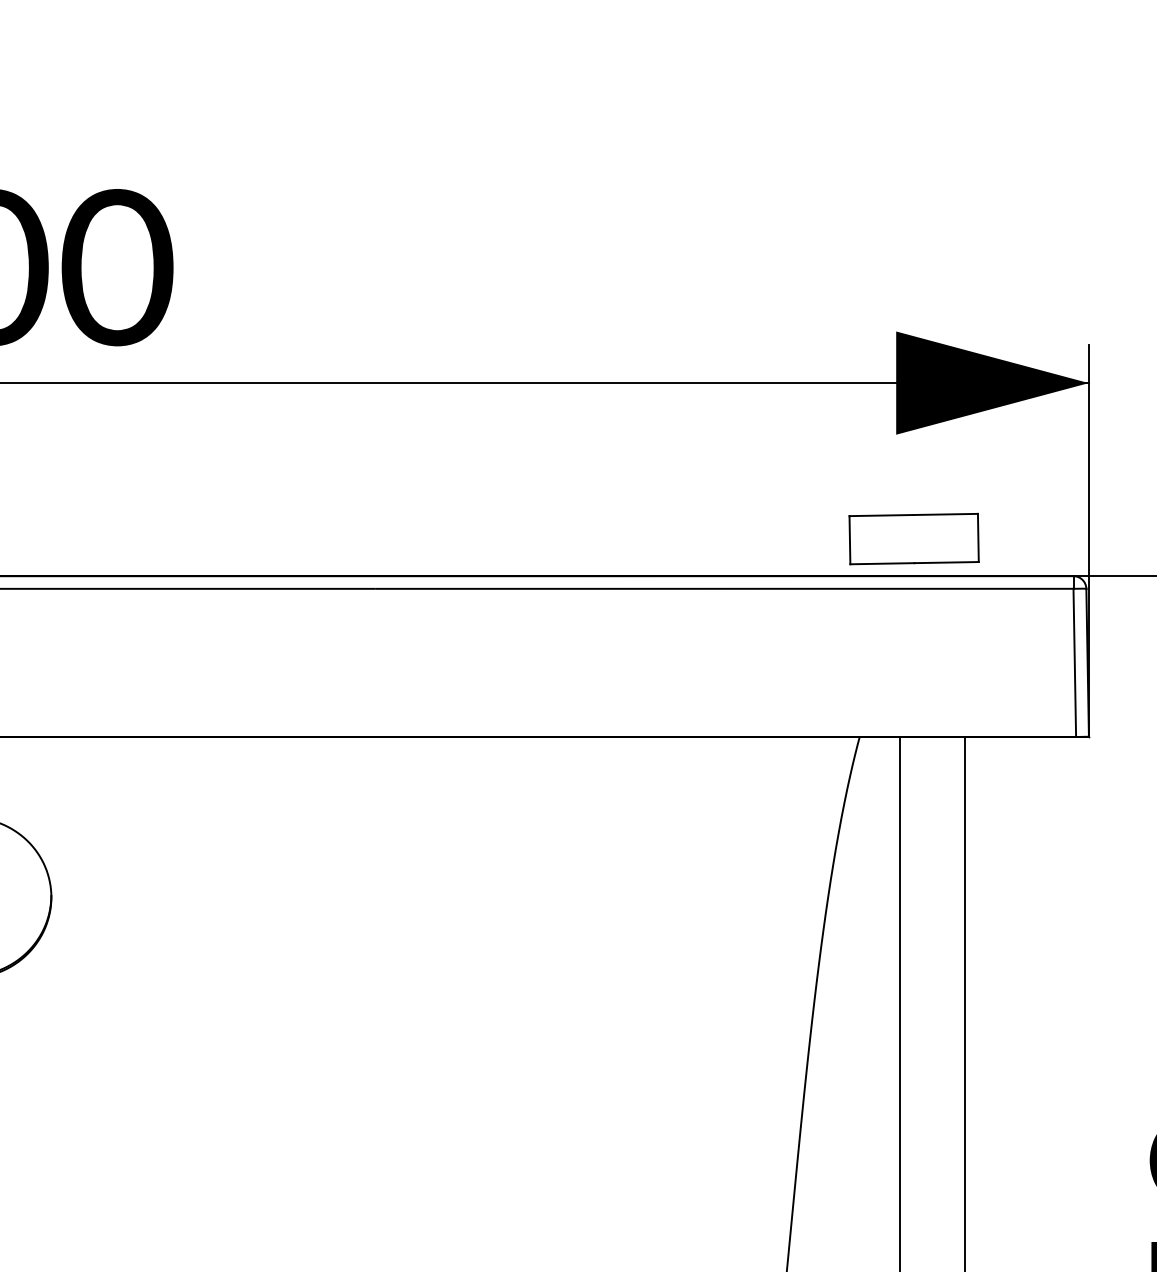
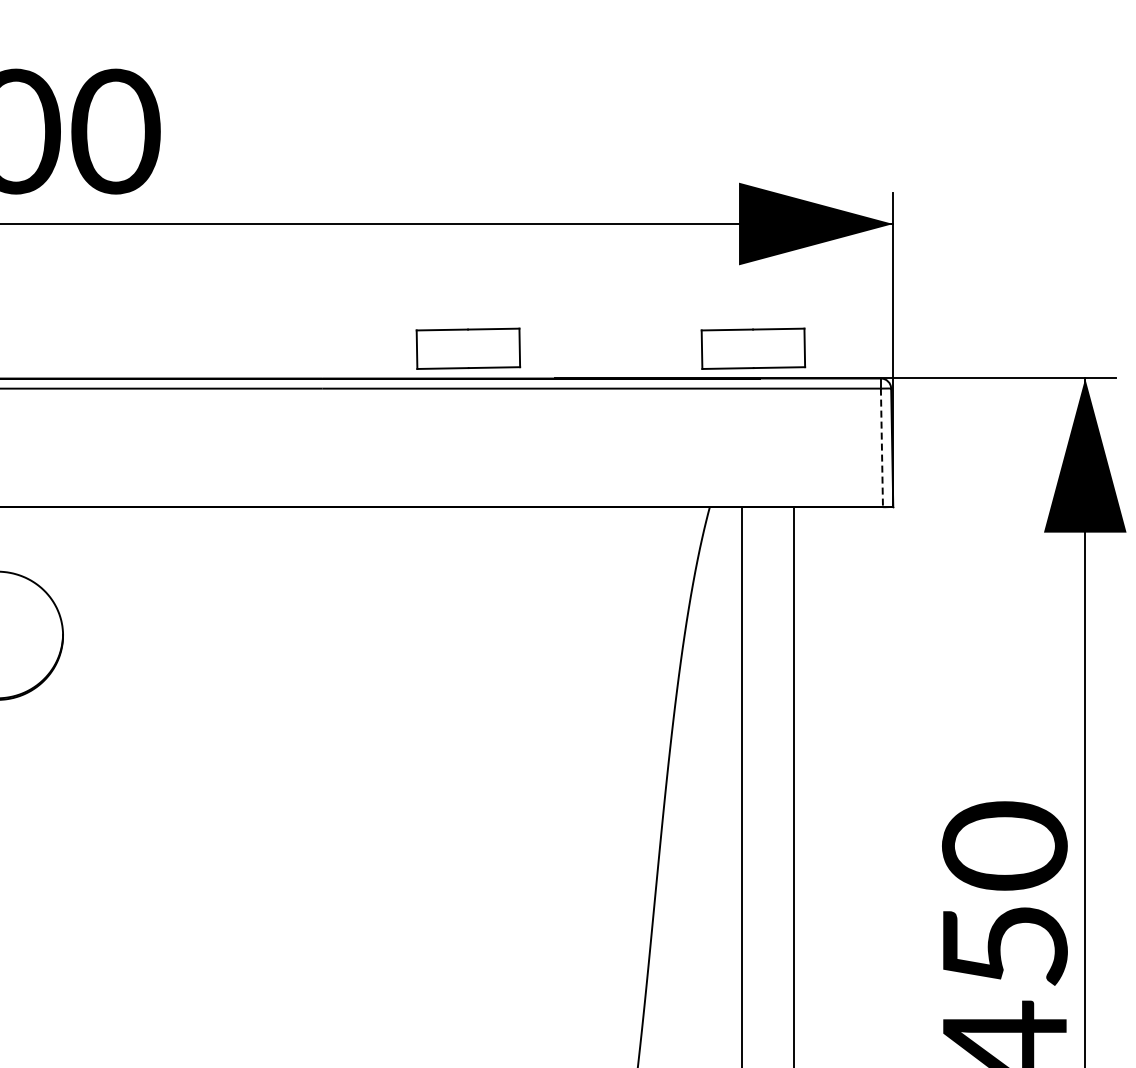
part: (558, 538) -> (468, 348), added
line: (1074, 663) -> (881, 448), solid -> dashed

